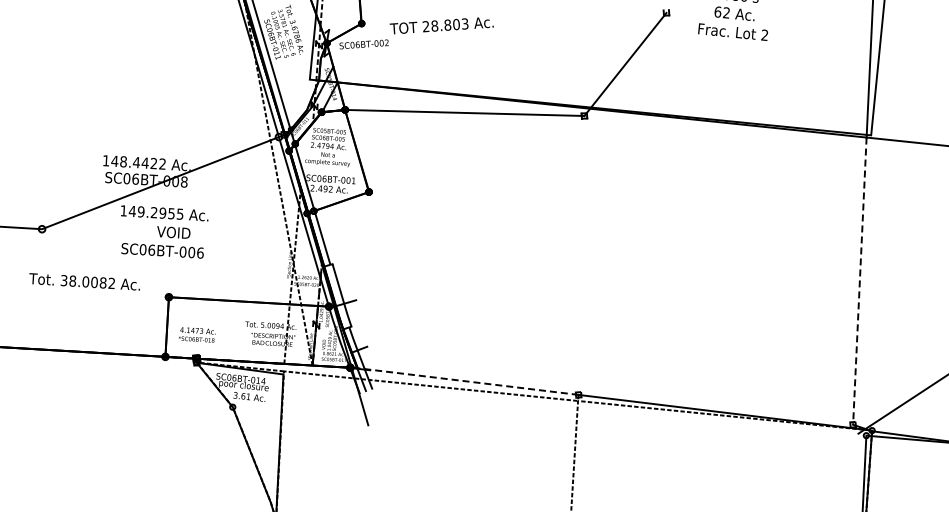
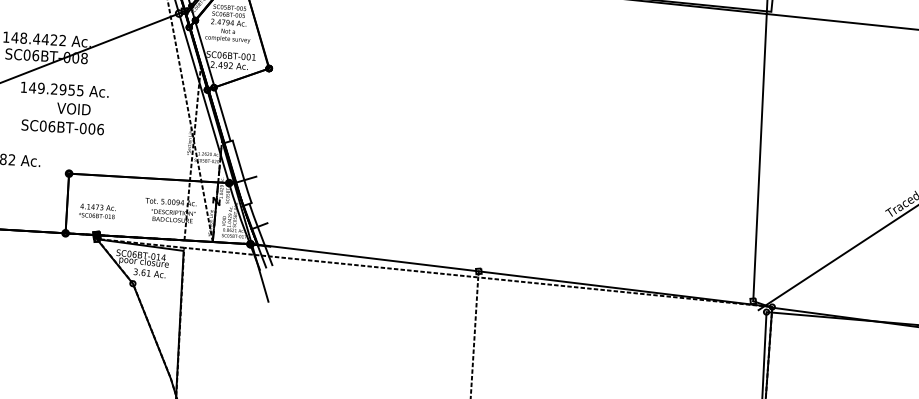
line: (859, 281) -> (759, 157), dashed -> solid
line: (467, 381) -> (367, 257), dashed -> solid

